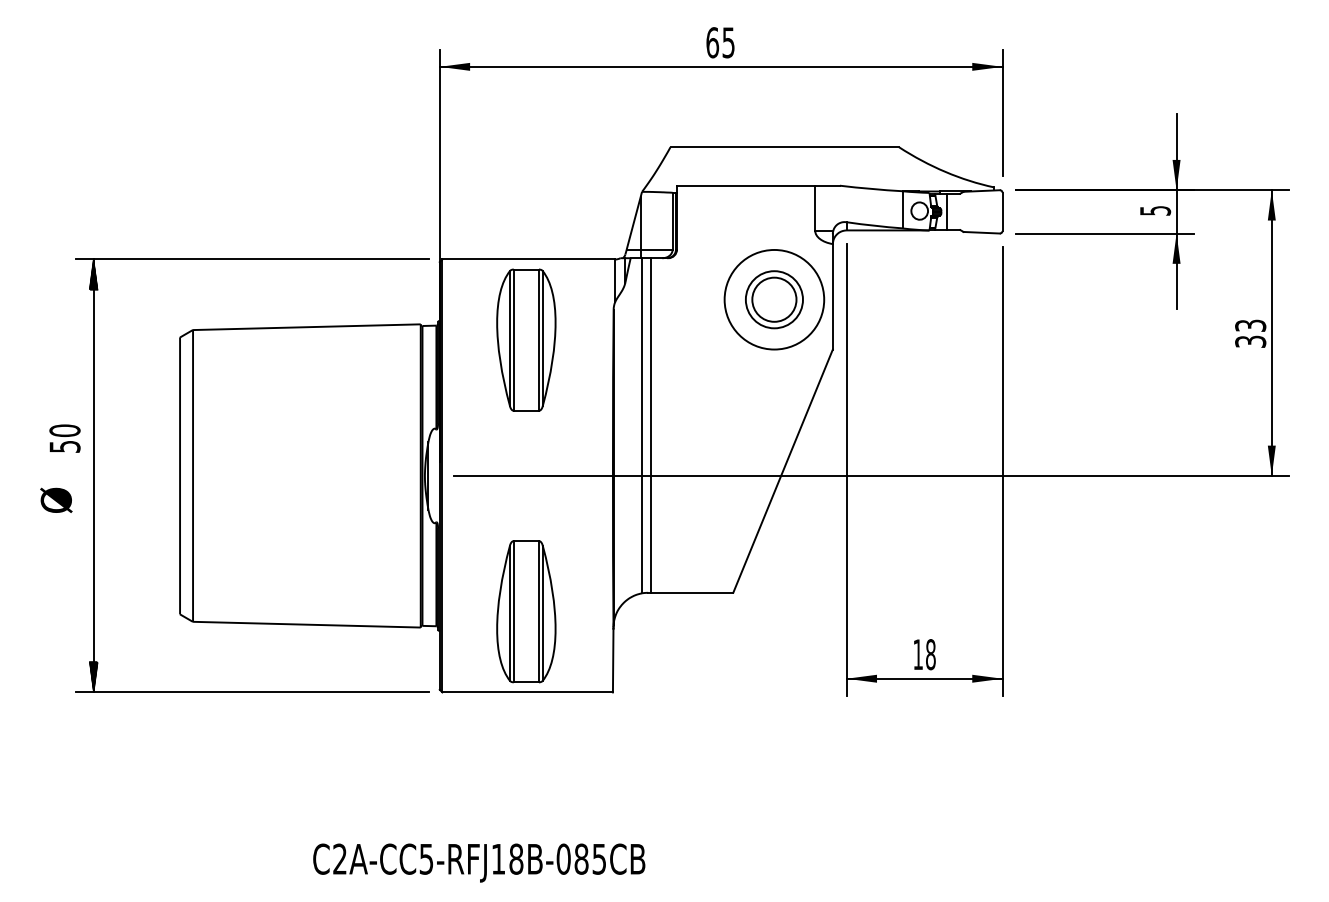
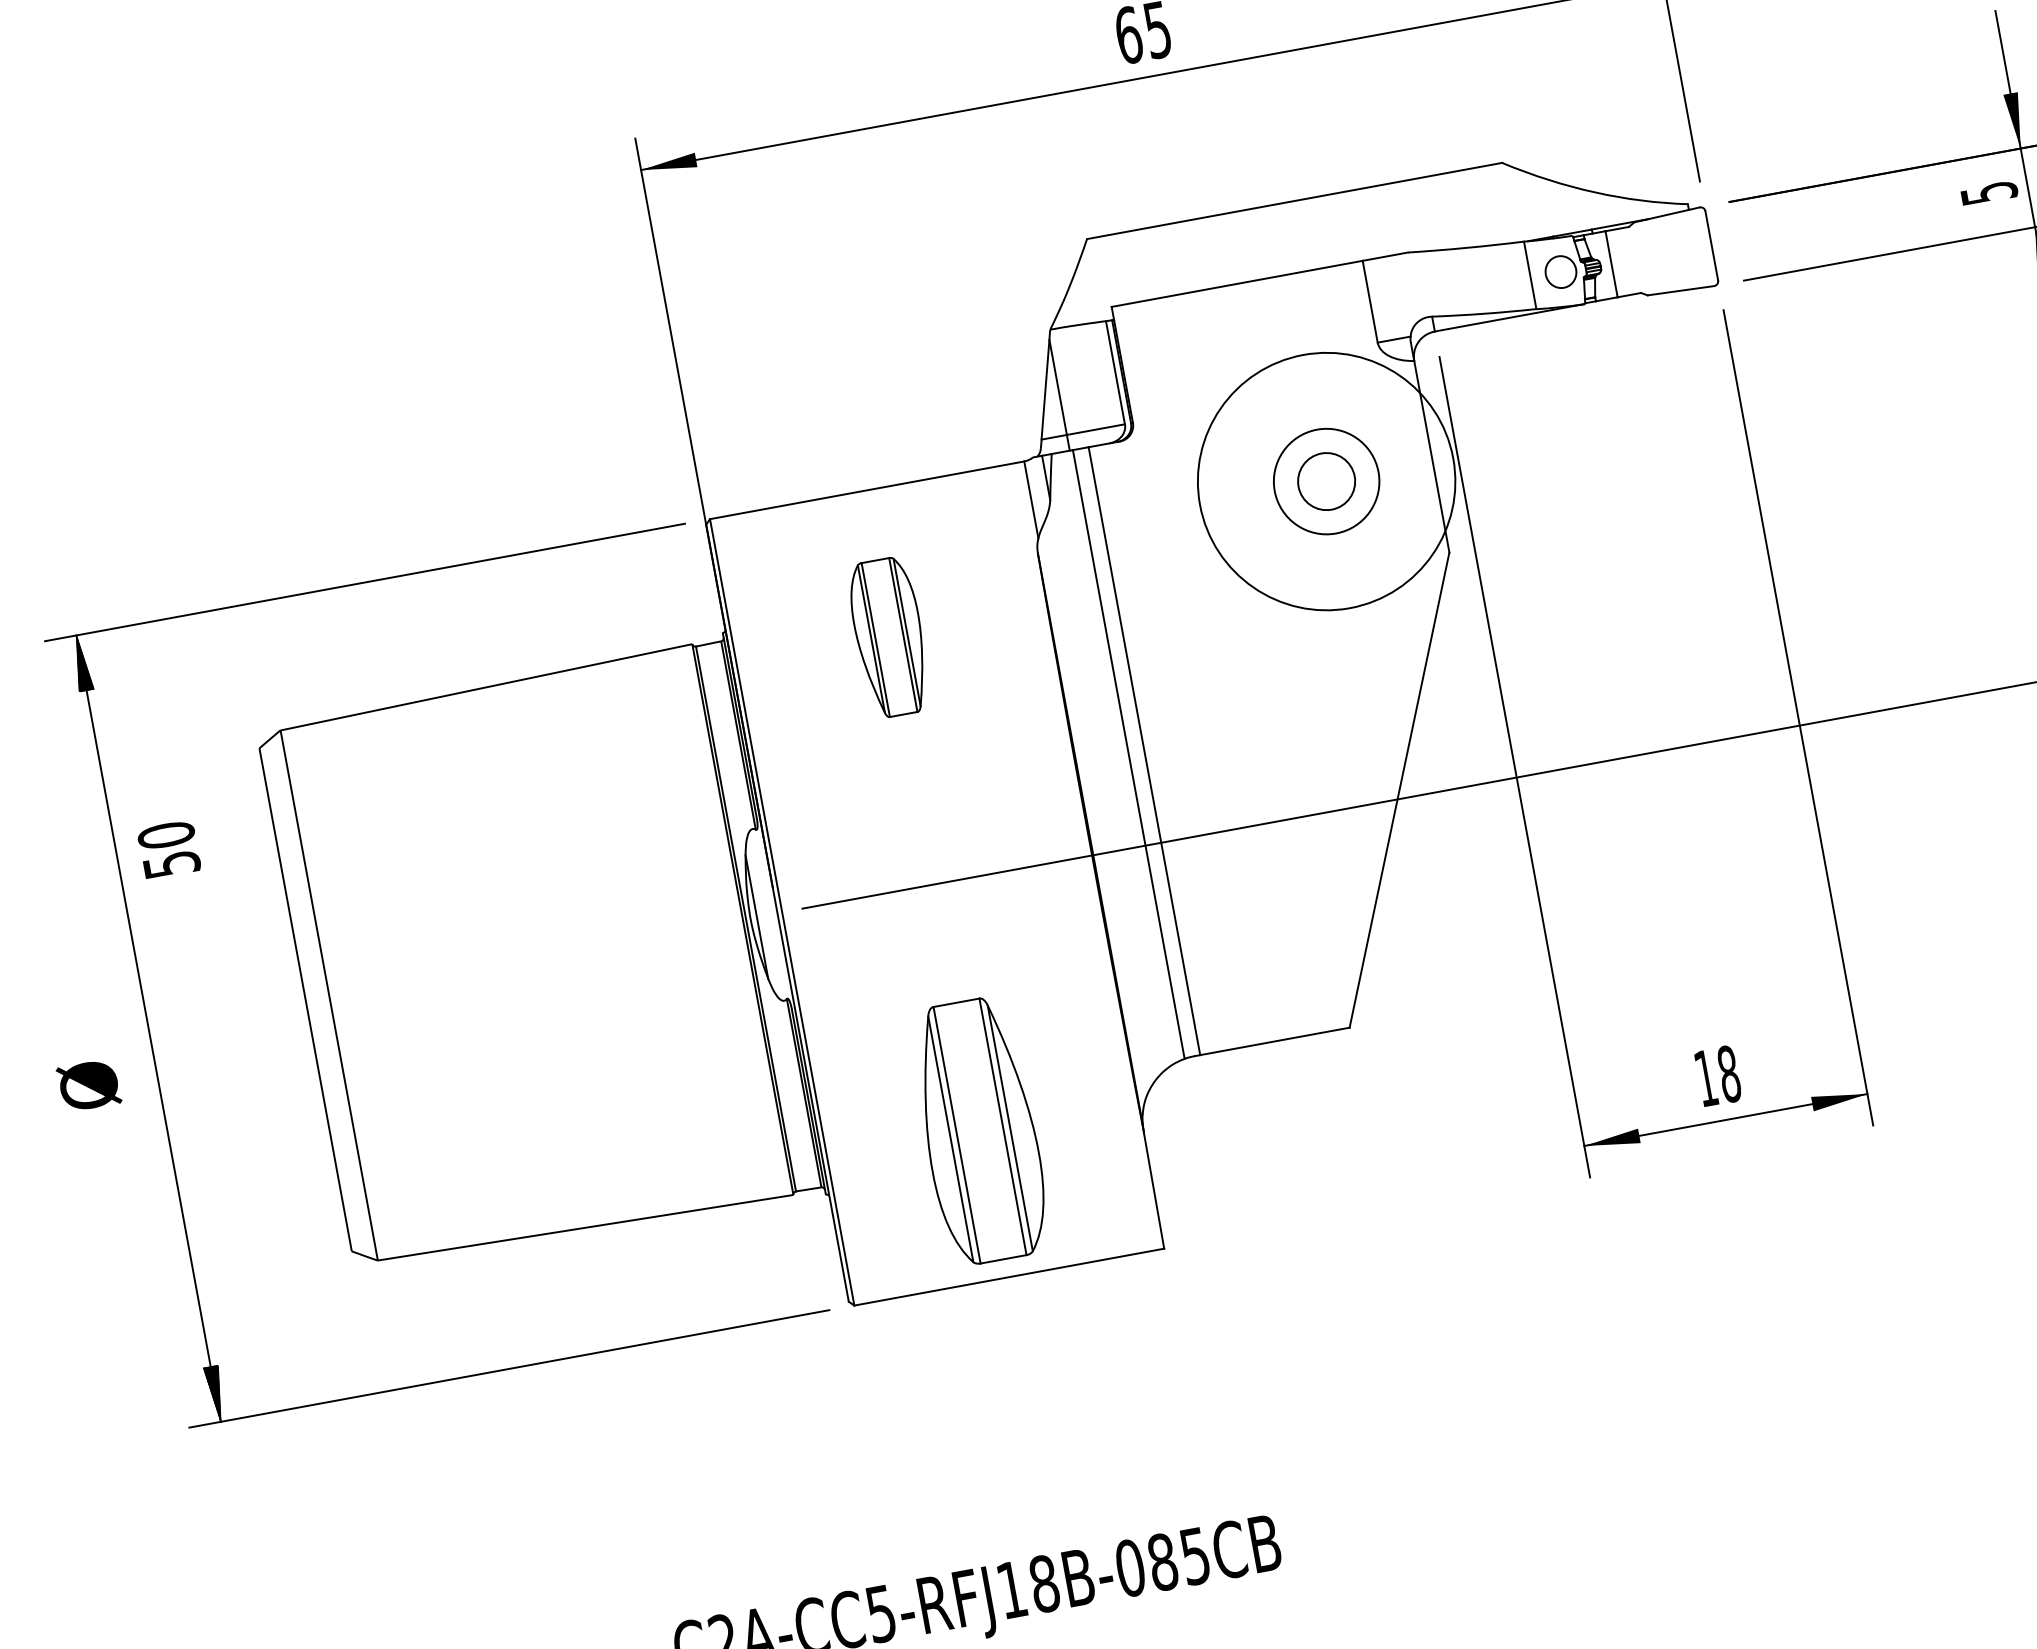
circle: (774, 299) -> (1326, 481), size x0.7
circle: (774, 299) -> (1326, 481), size x1.4
part: (526, 339) -> (889, 636), size x0.6
text: (64, 438) -> (168, 849), moved

